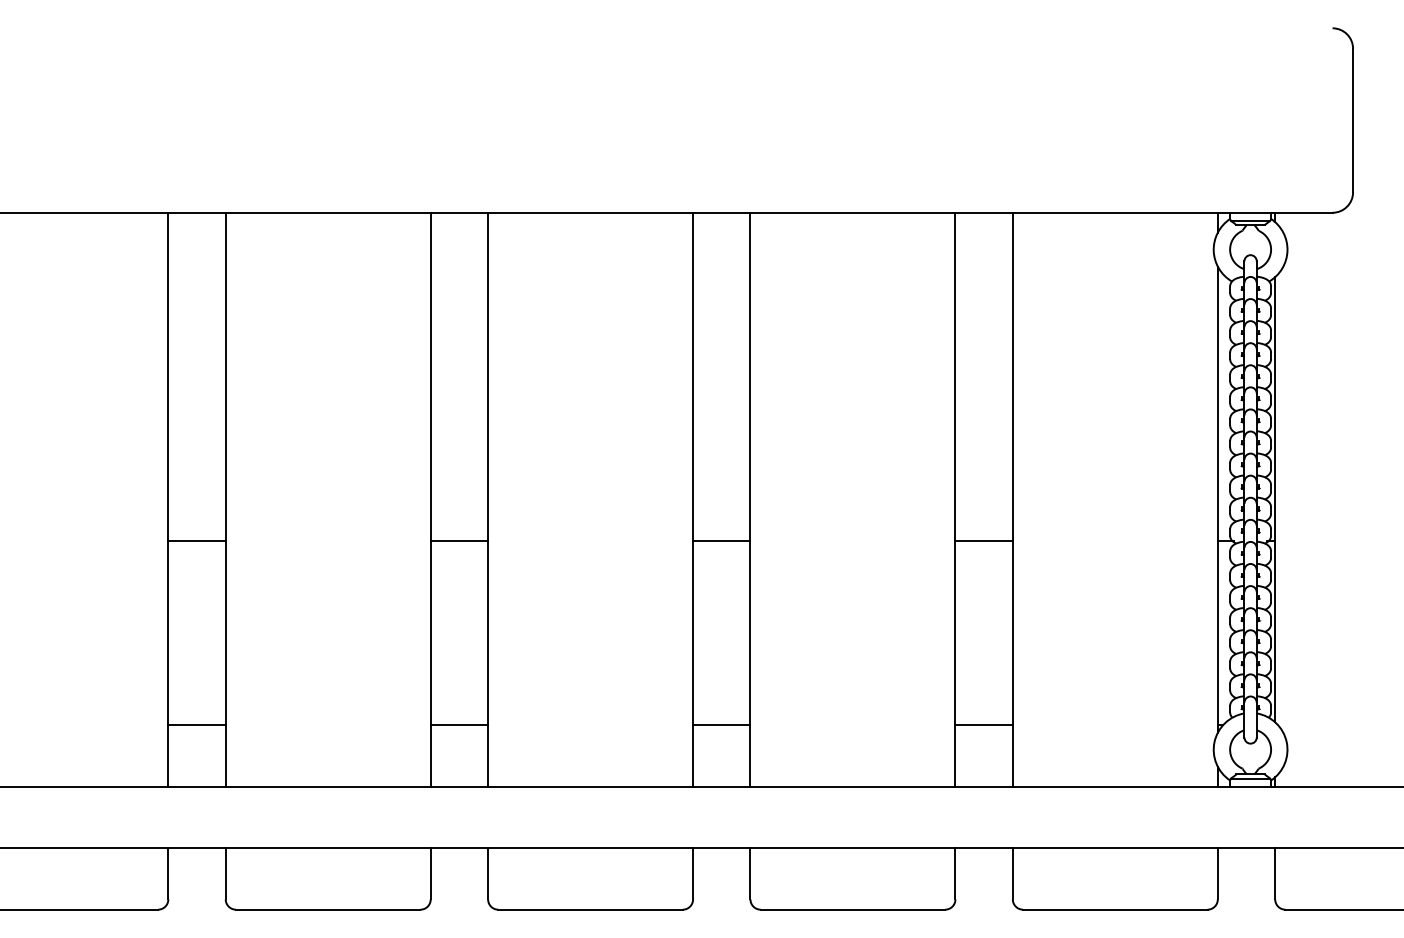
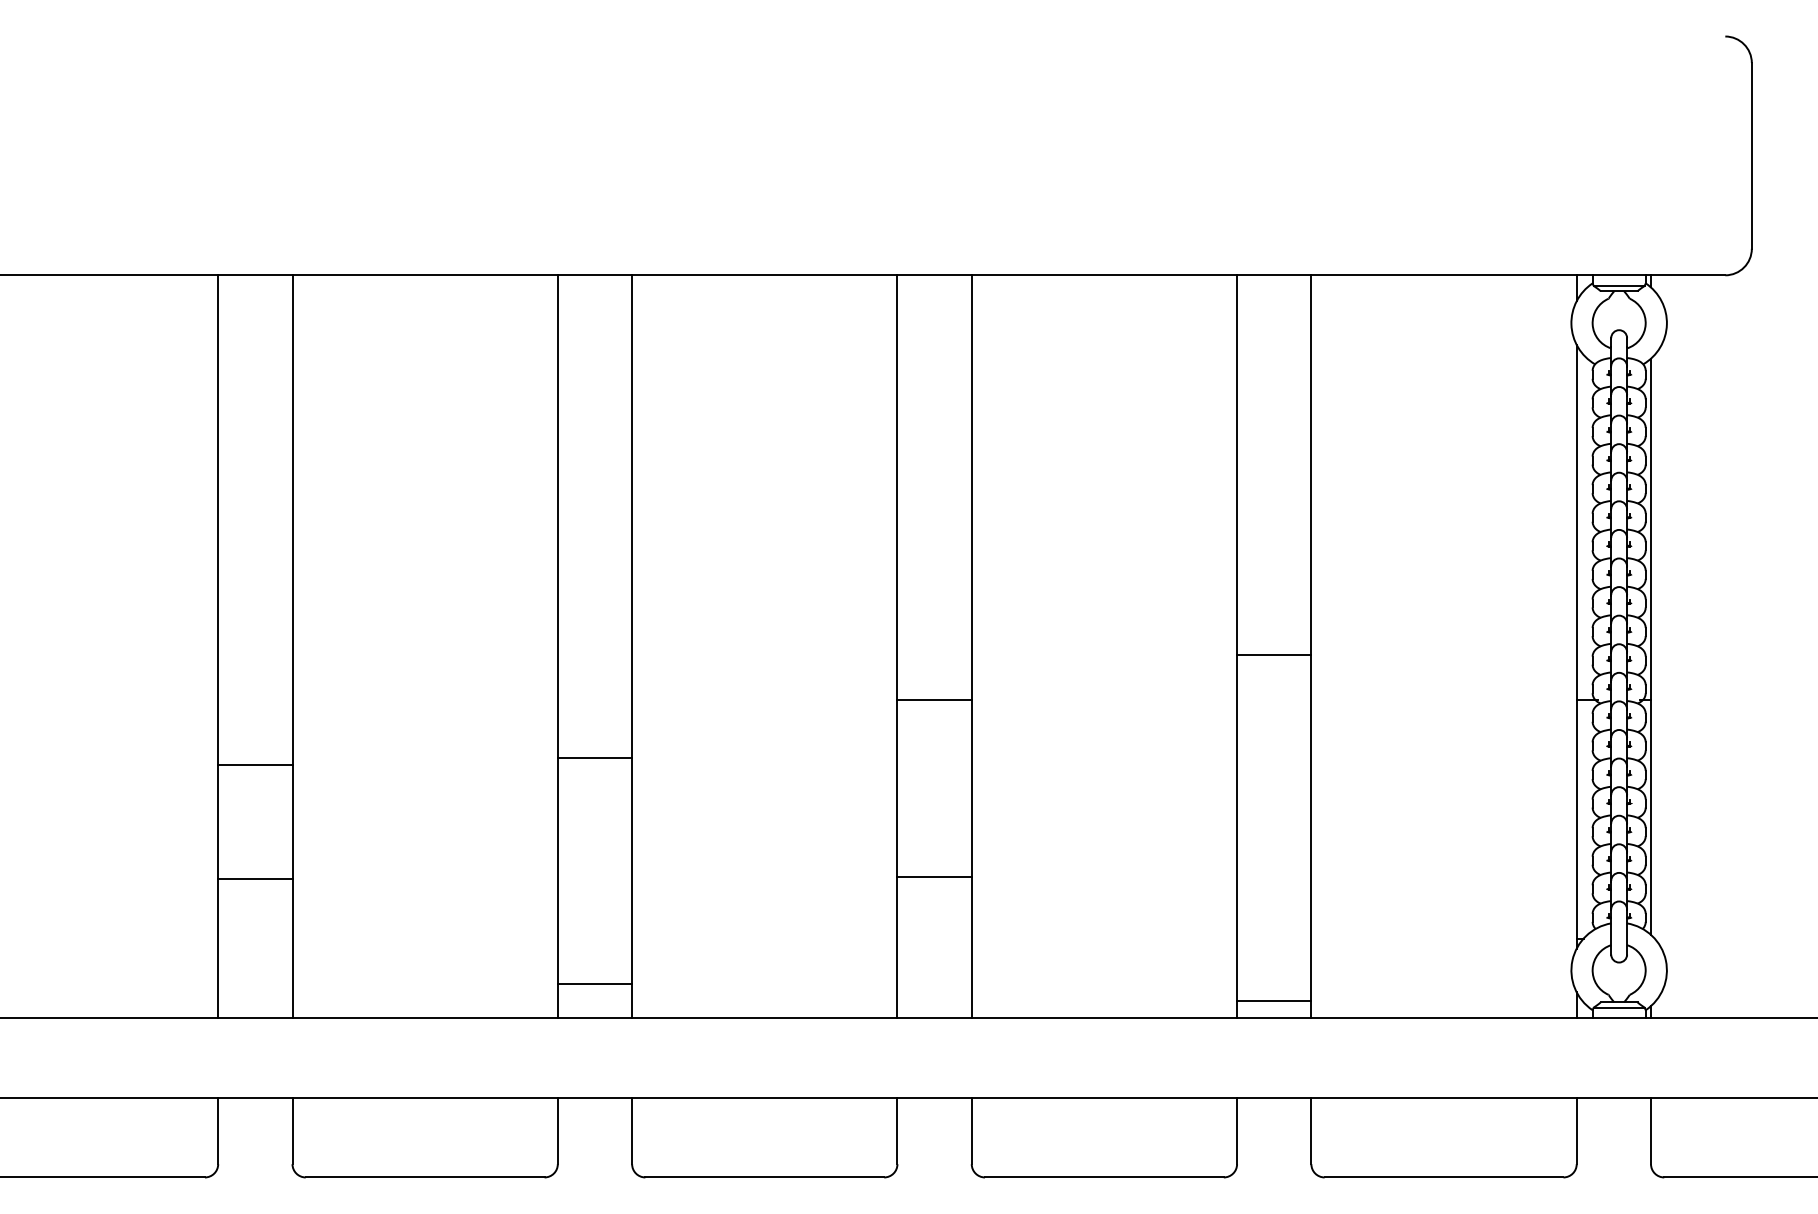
line: (197, 540) -> (255, 764), moved
line: (459, 540) -> (594, 757), moved
line: (984, 540) -> (1274, 654), moved
line: (197, 725) -> (255, 878), moved
line: (459, 725) -> (594, 983), moved
line: (721, 725) -> (934, 876), moved
line: (984, 725) -> (1274, 1000), moved

